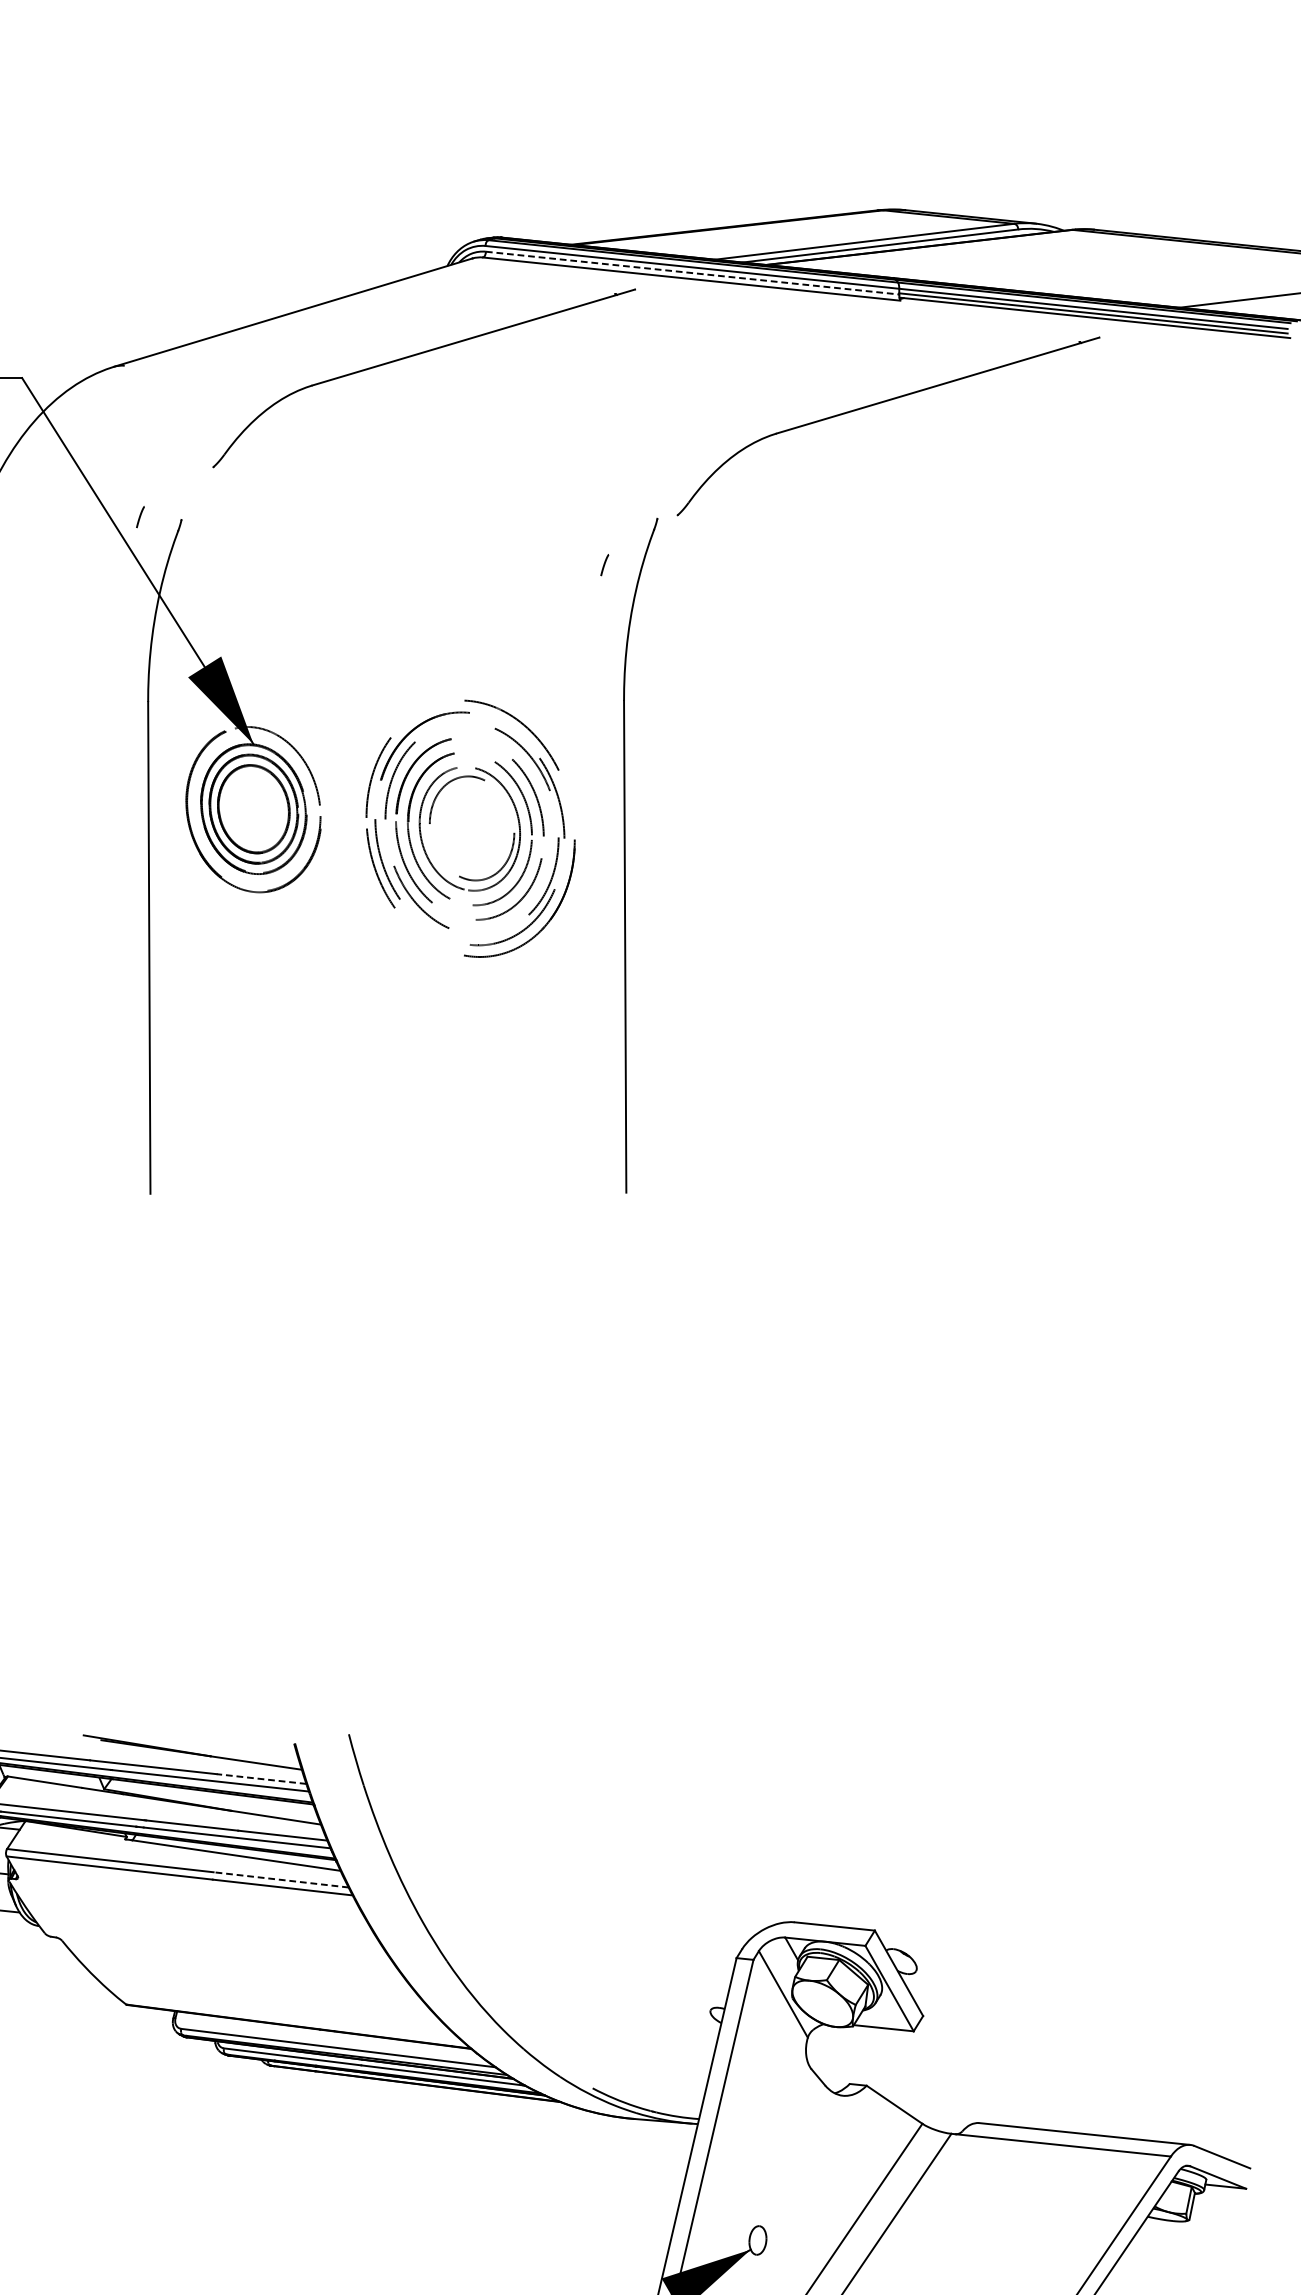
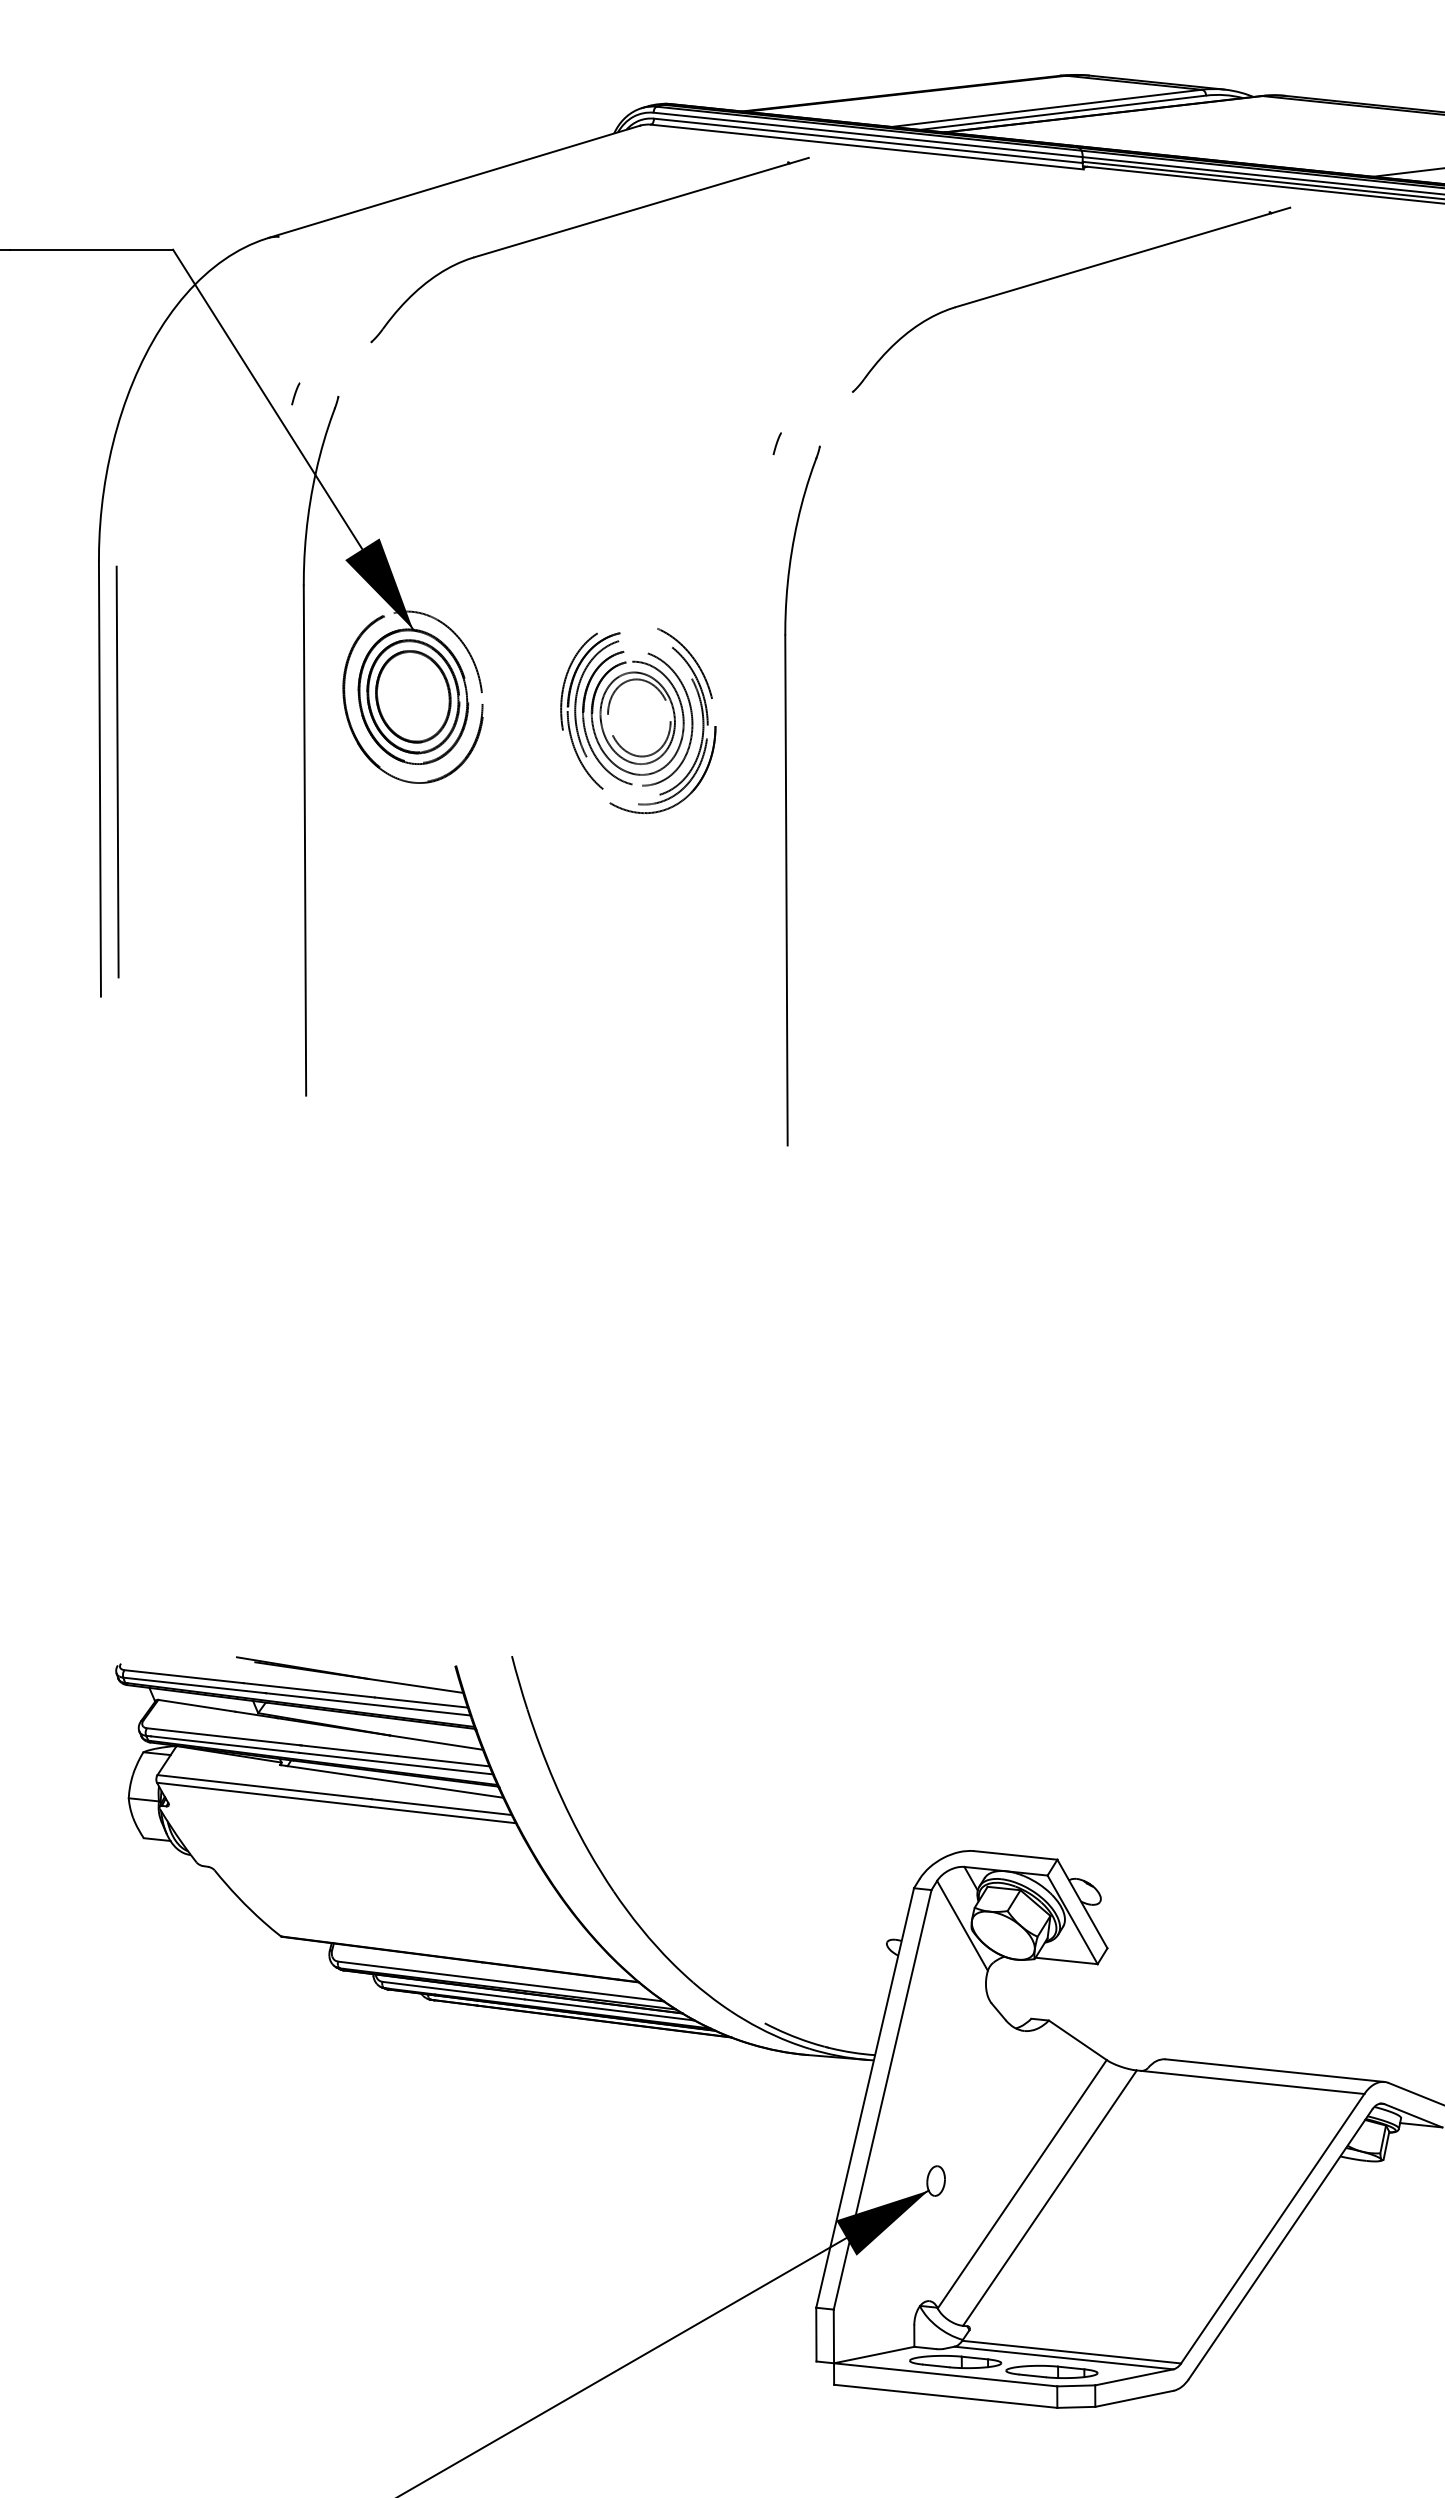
line: (692, 272) -> (868, 140), dashed -> solid
part: (470, 832) -> (638, 720), size x0.71
part: (625, 855) -> (786, 795), moved
line: (261, 1779) -> (421, 1702), dashed -> solid
line: (280, 1880) -> (441, 1807), dashed -> solid

